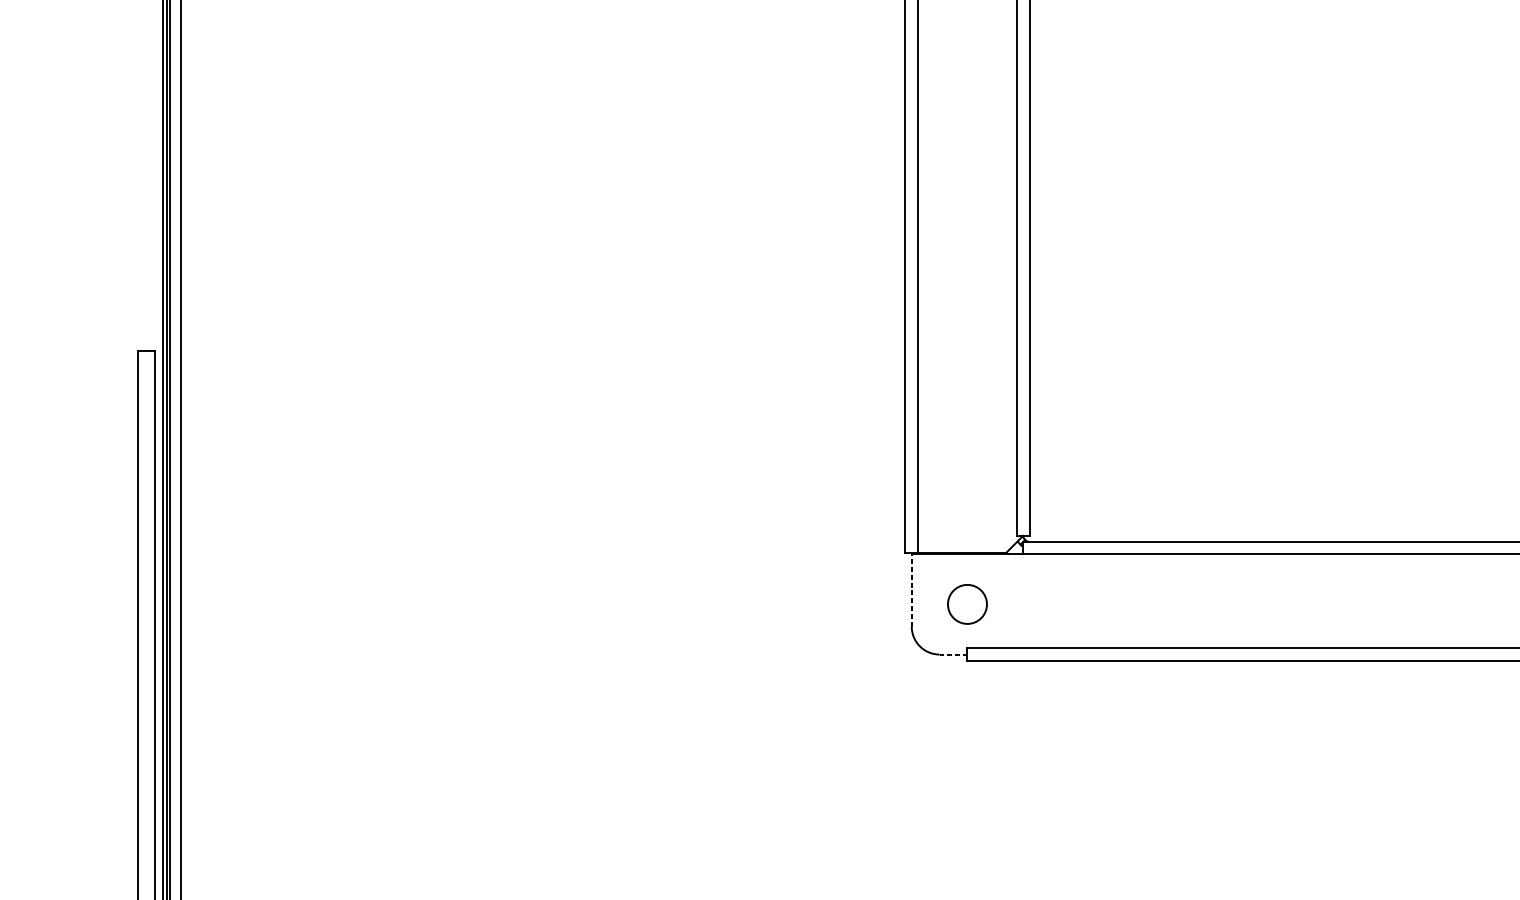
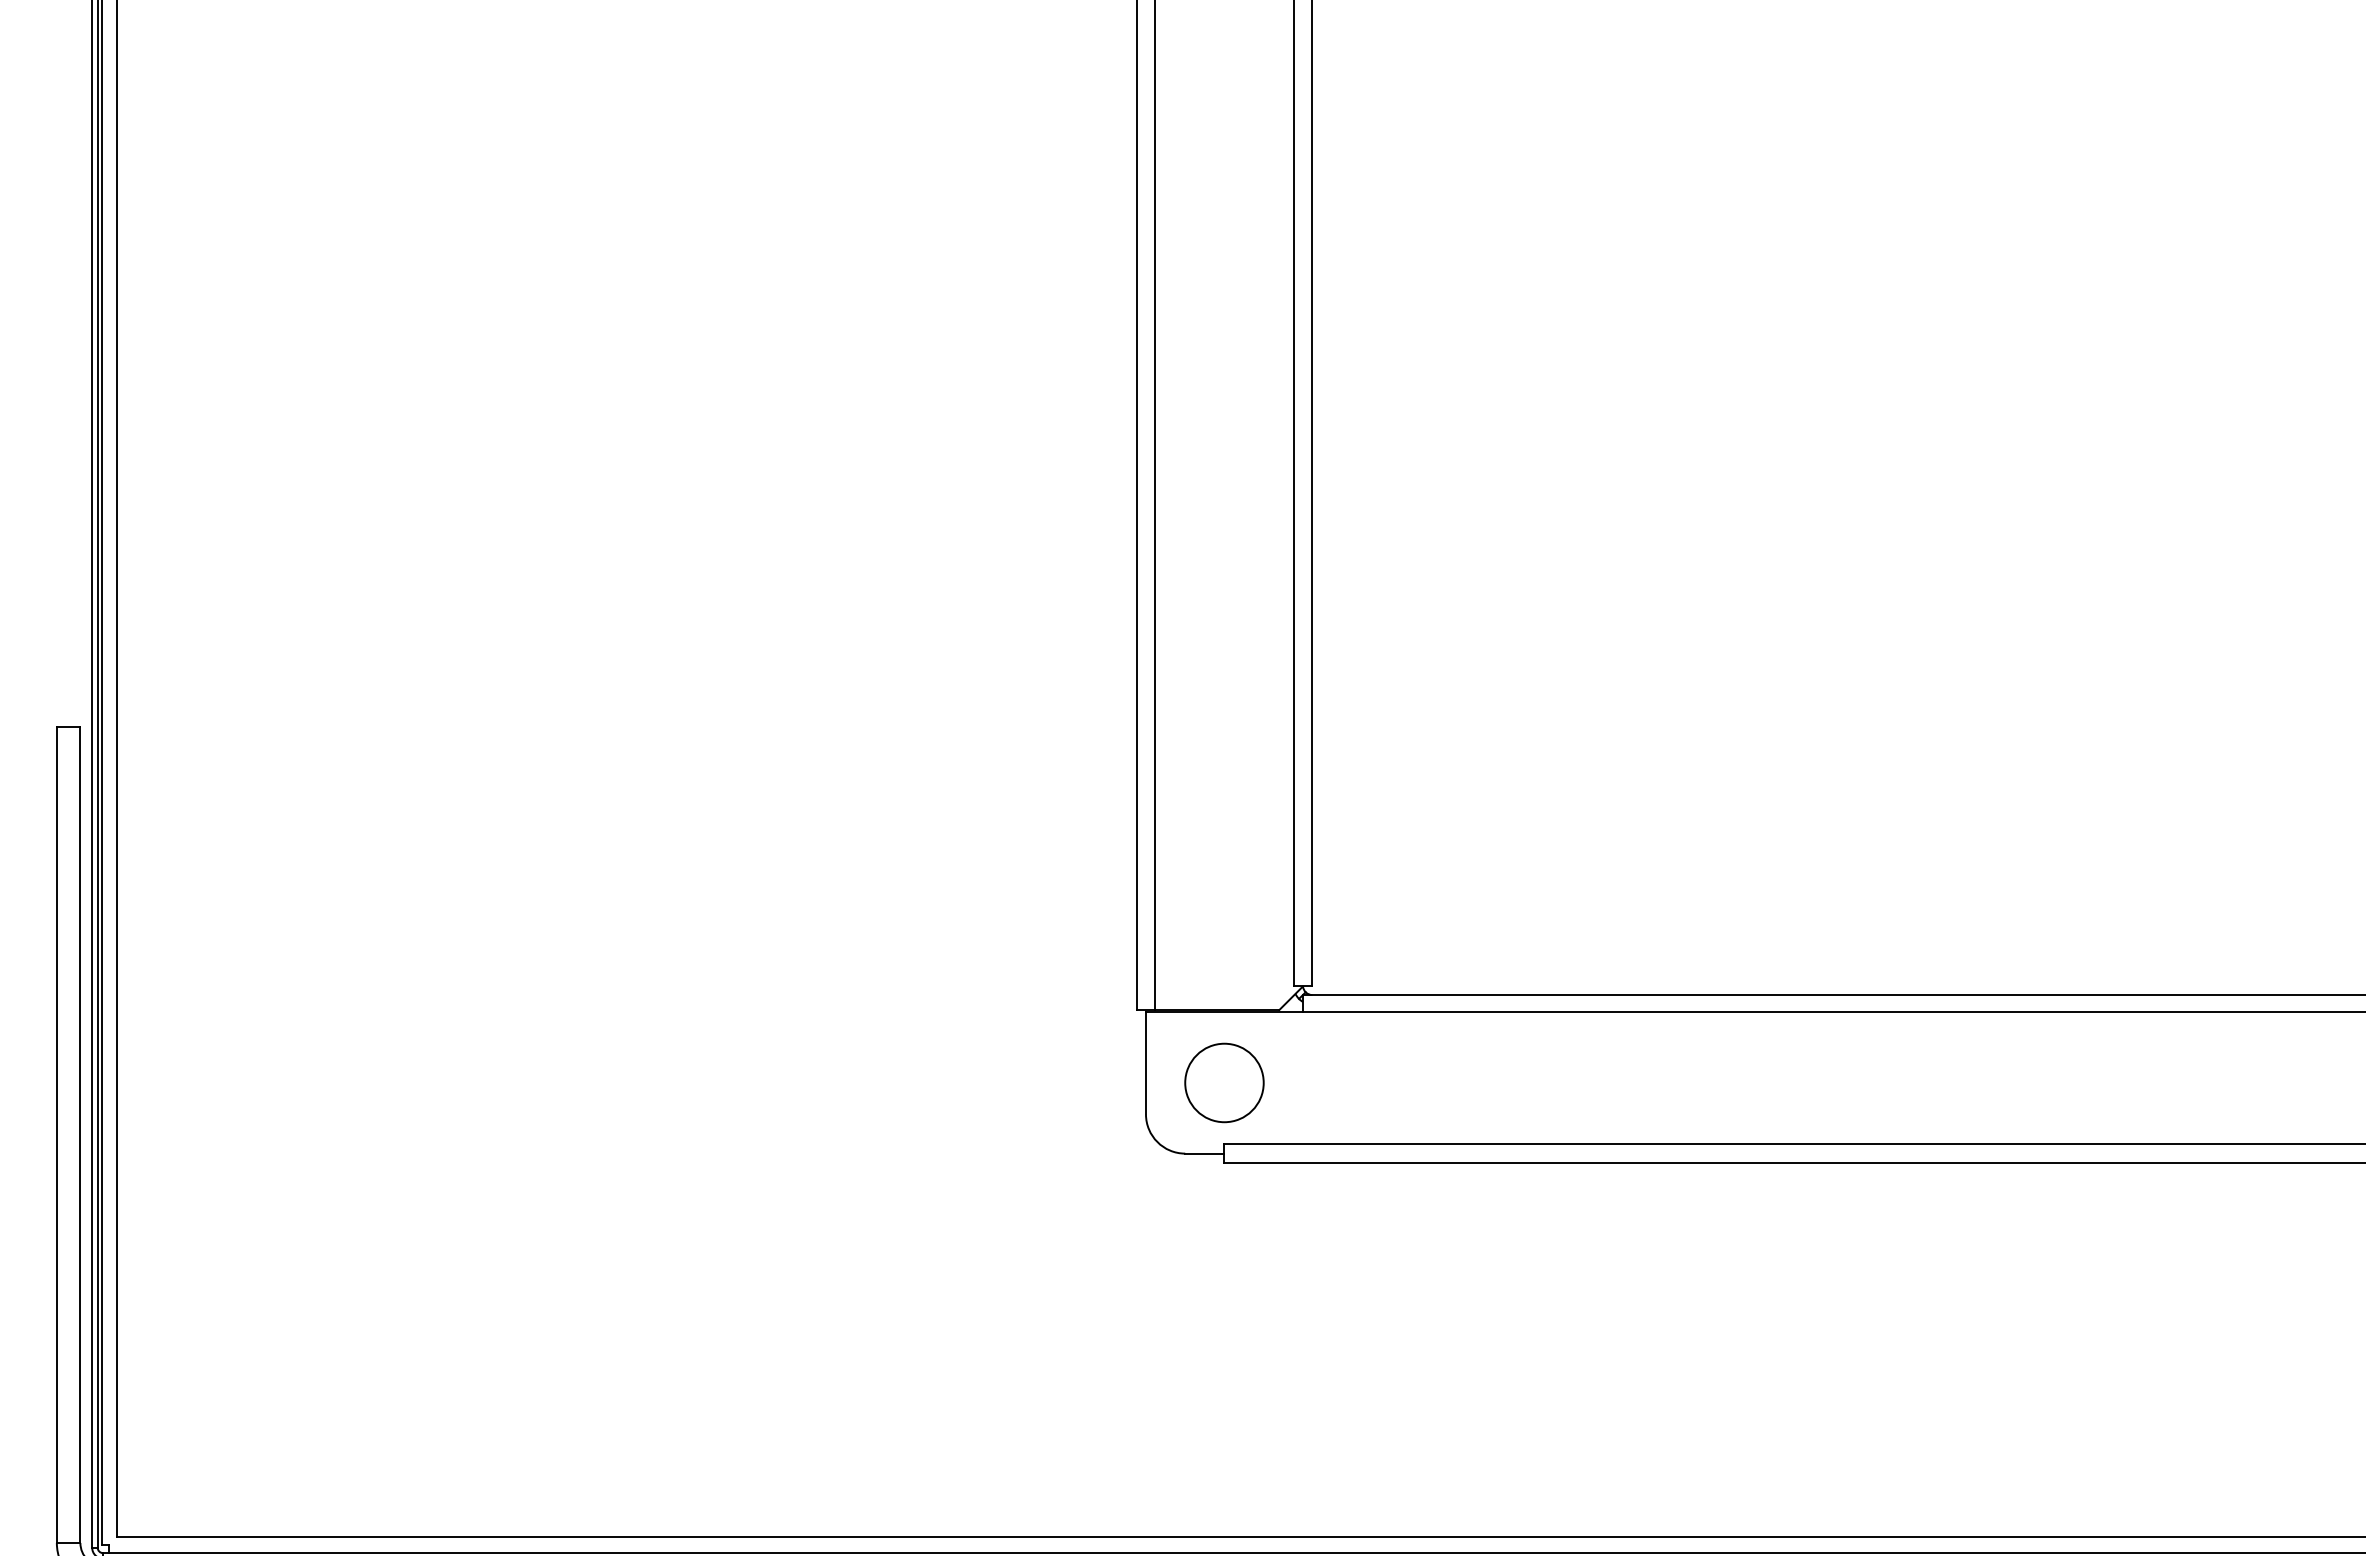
line: (911, 589) -> (1145, 1062), dashed -> solid
circle: (967, 604) -> (1224, 1082), size x1.43
line: (953, 654) -> (1204, 1153), dashed -> solid

